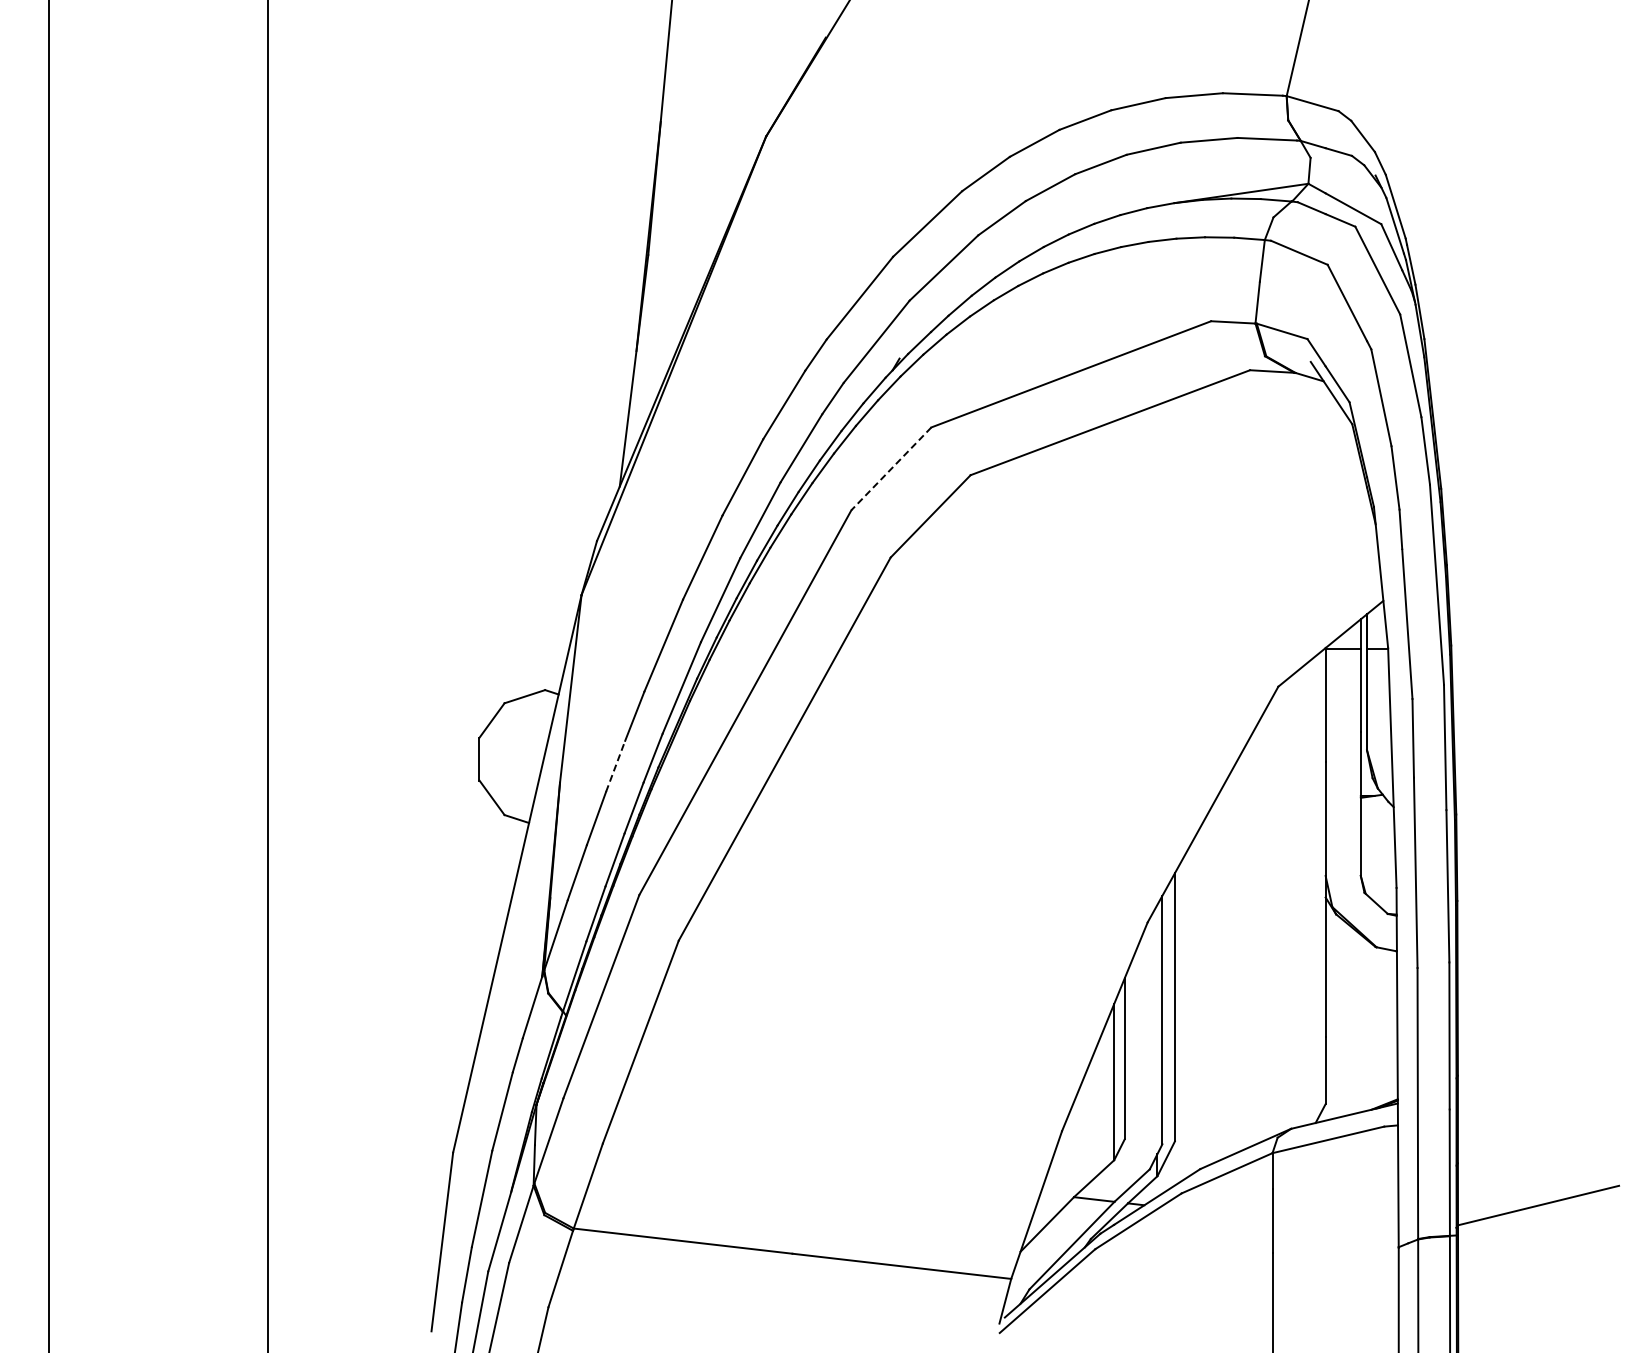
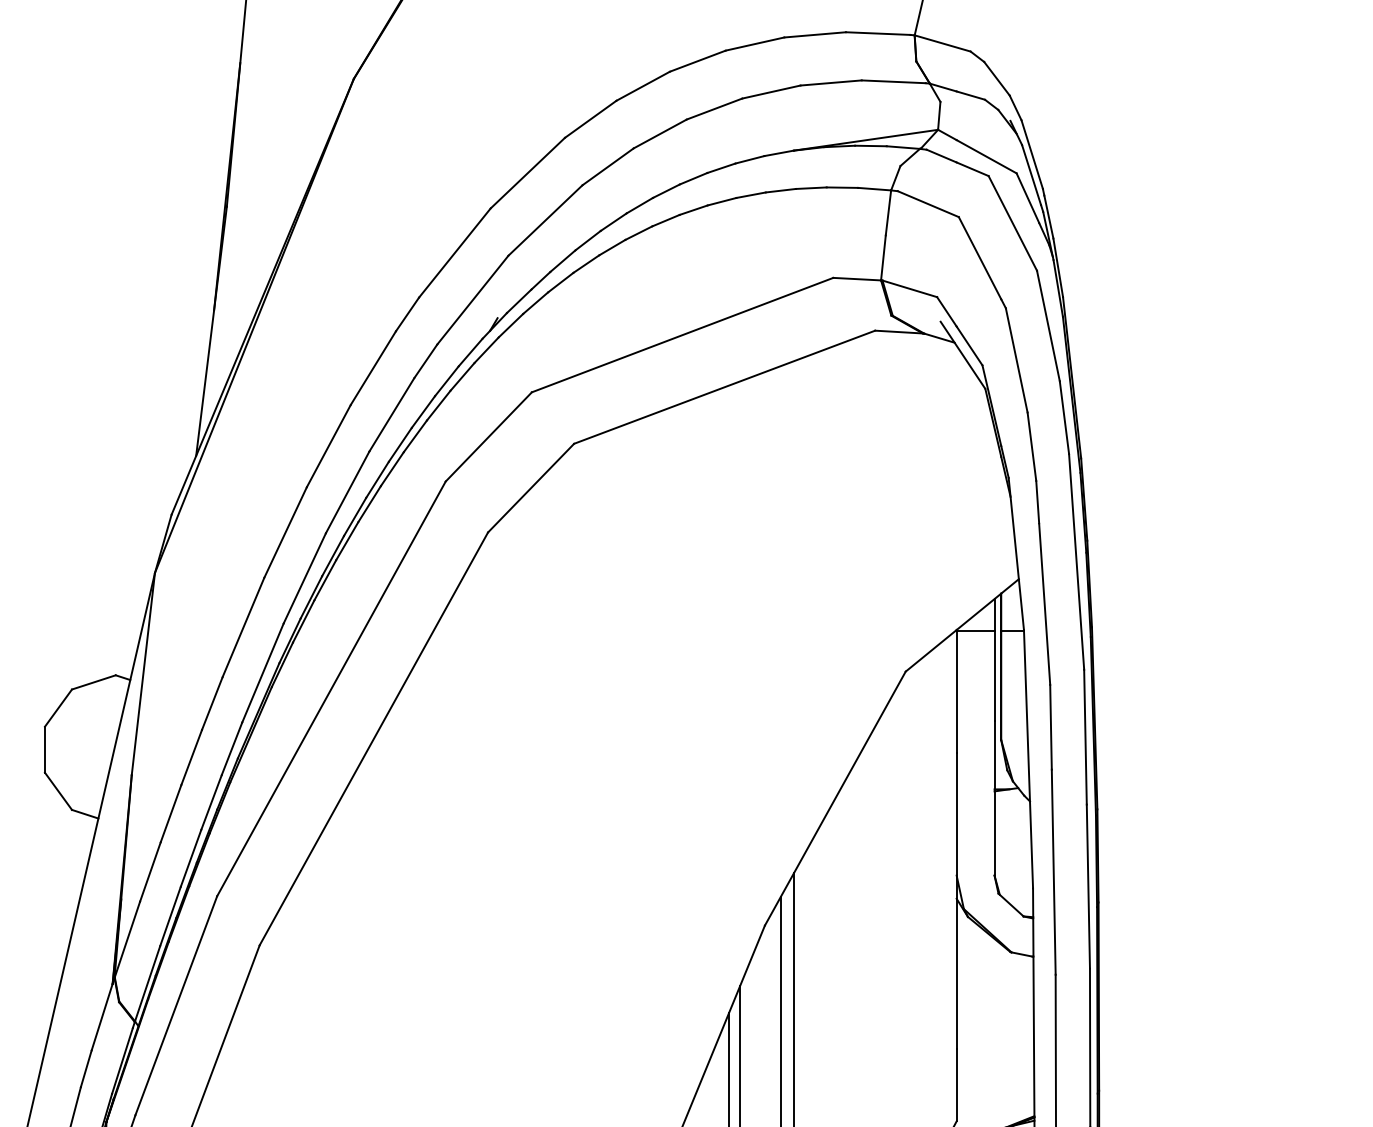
line: (891, 468) -> (488, 436), dashed -> solid
line: (615, 765) -> (191, 756), dashed -> solid

